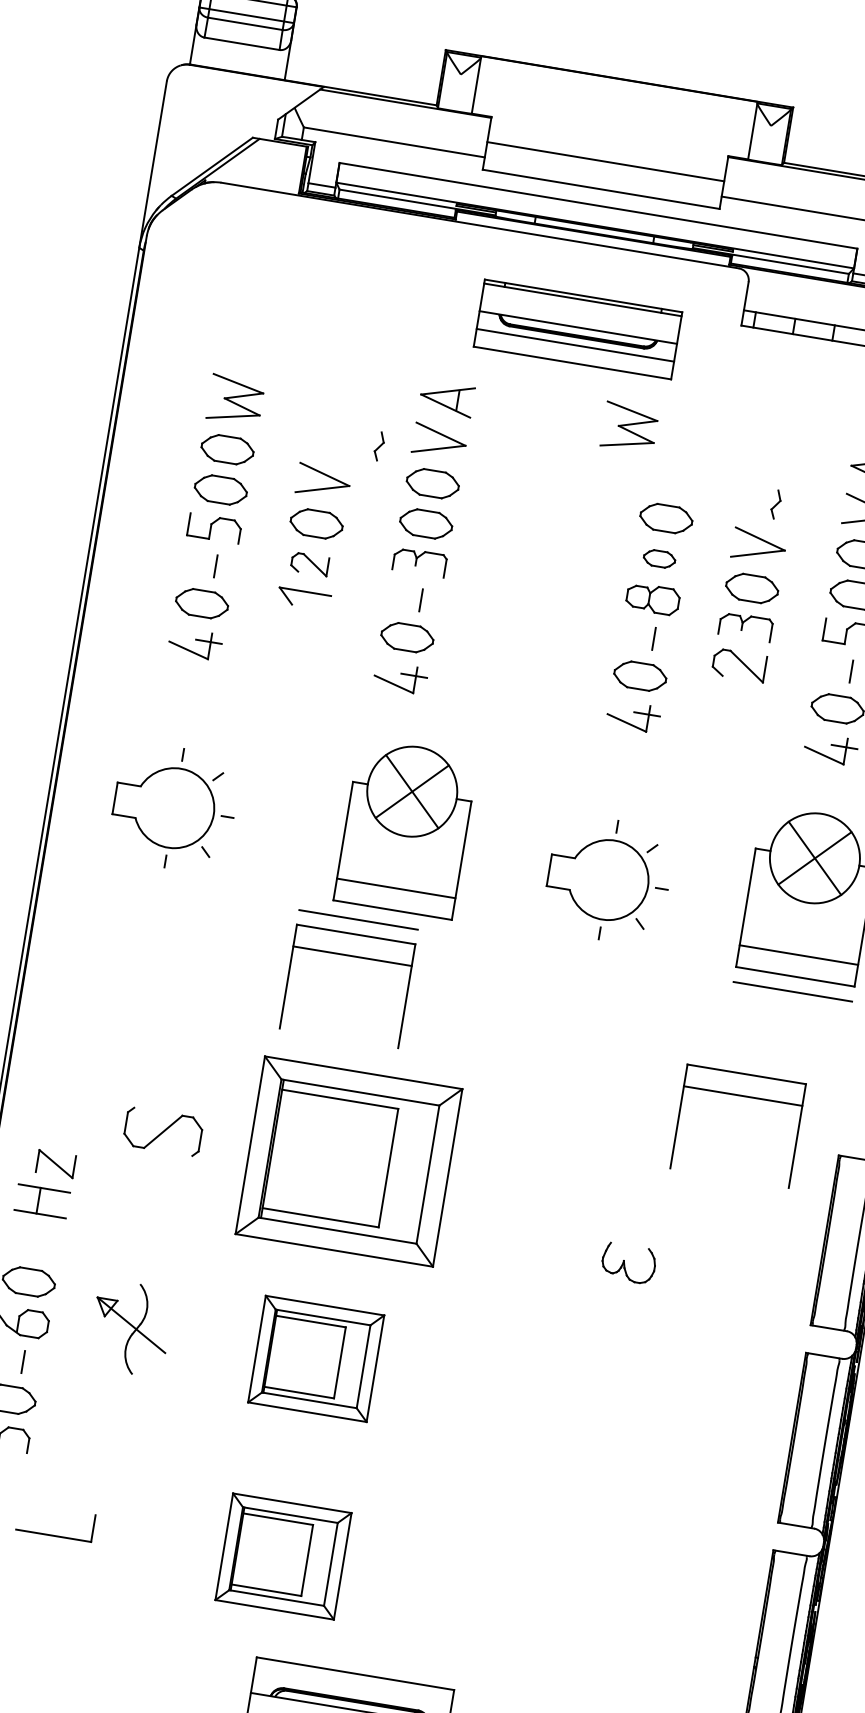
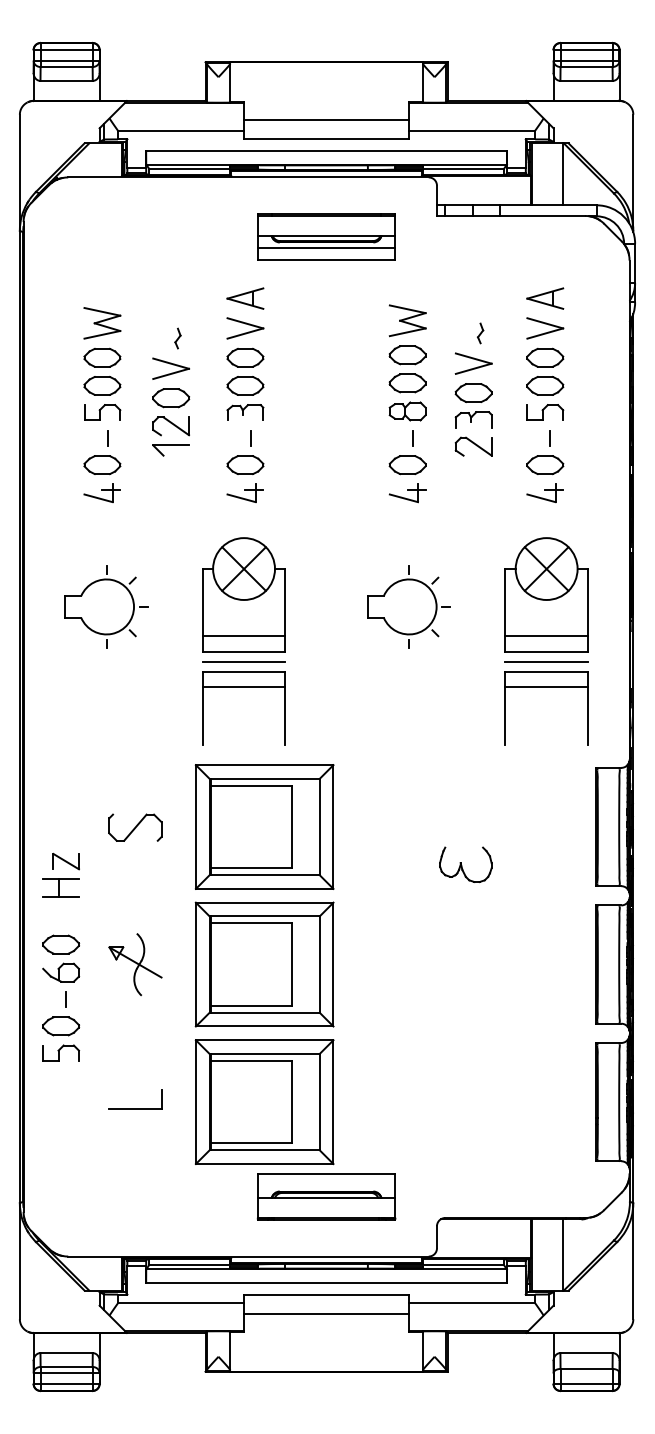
part: (629, 427) -> (407, 320), moved
part: (378, 446) -> (177, 338), moved
part: (659, 559) -> (407, 383), size x1.67
part: (308, 564) -> (170, 426), size x1.43
part: (405, 828) -> (243, 594), moved
part: (742, 1096) -> (546, 687), moved
part: (628, 1263) -> (465, 864), size x1.43
part: (316, 1358) -> (264, 964), size x1.67
part: (53, 1535) -> (135, 1108), moved
part: (283, 1556) -> (264, 1102), size x1.67

